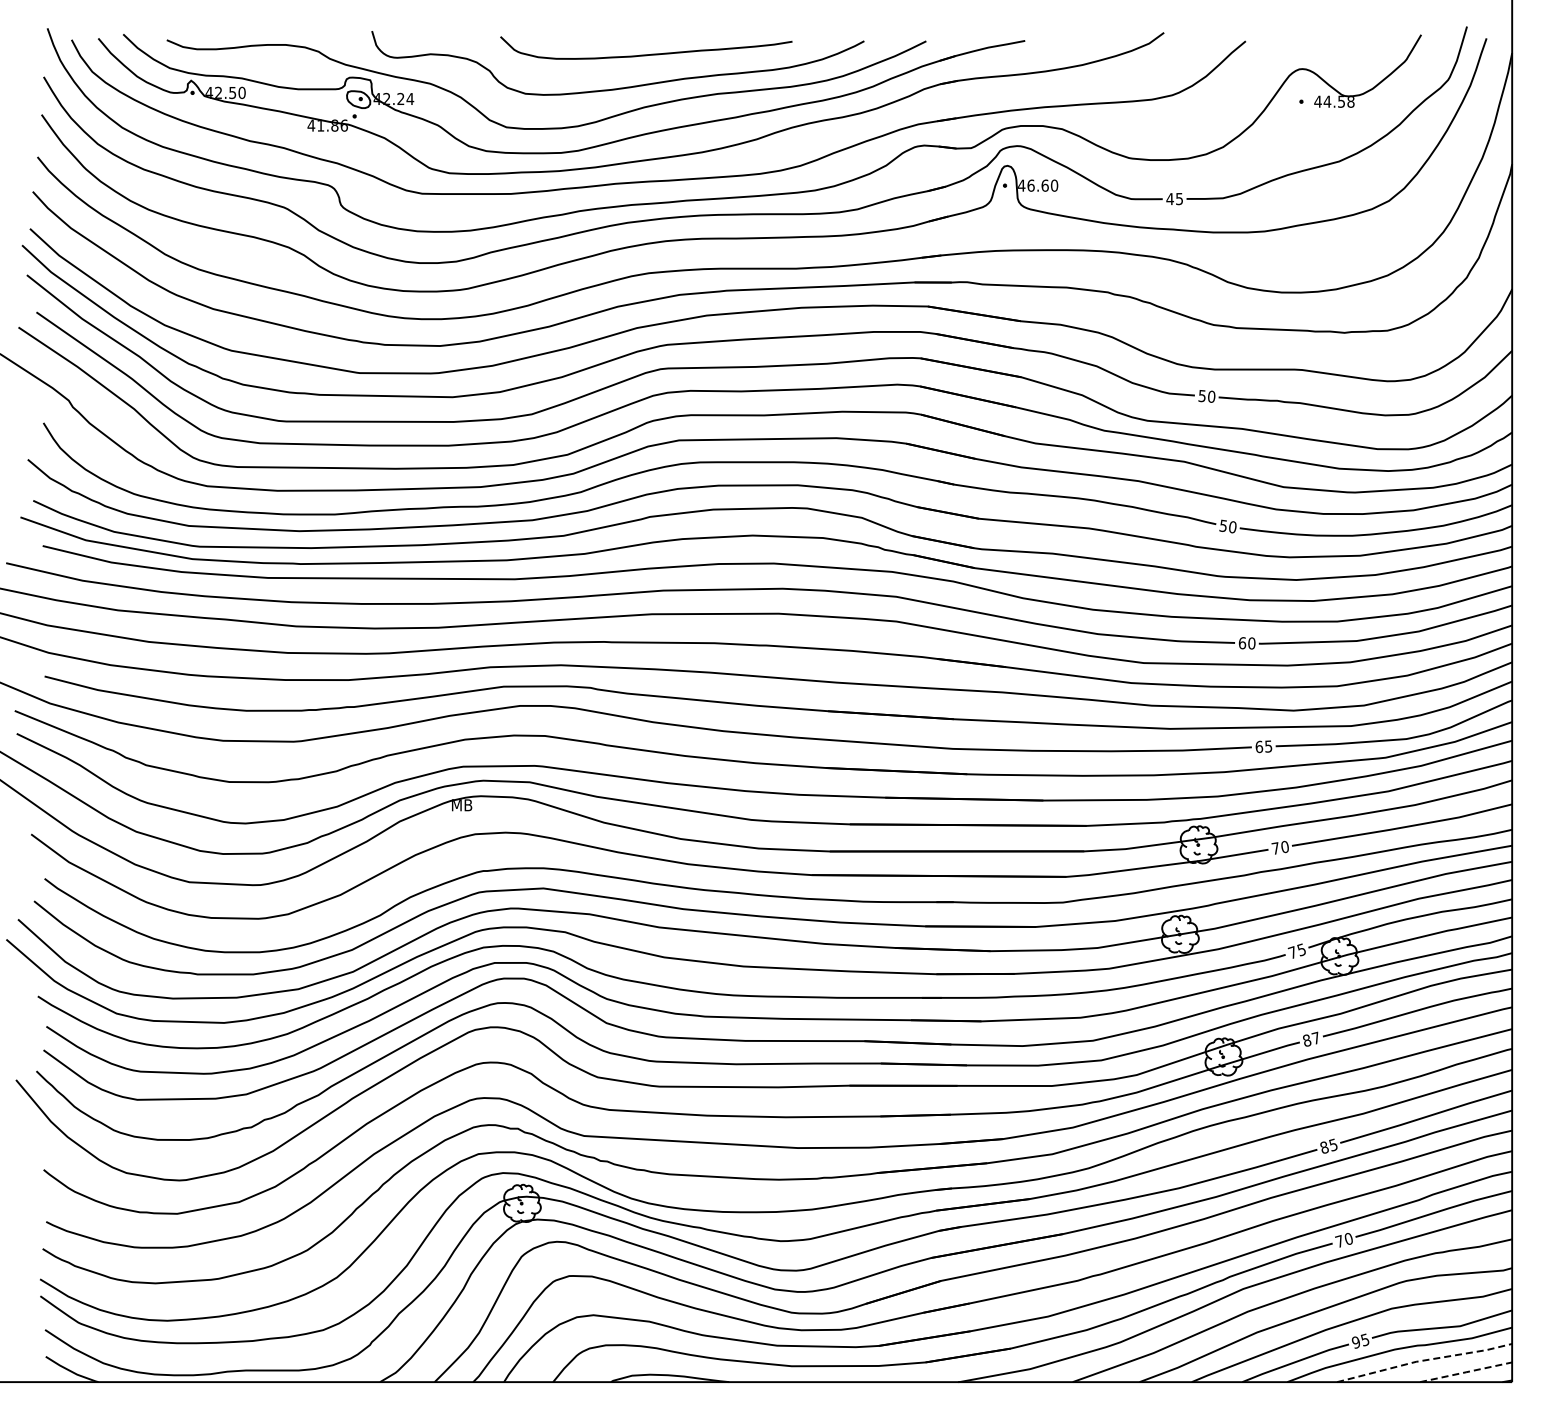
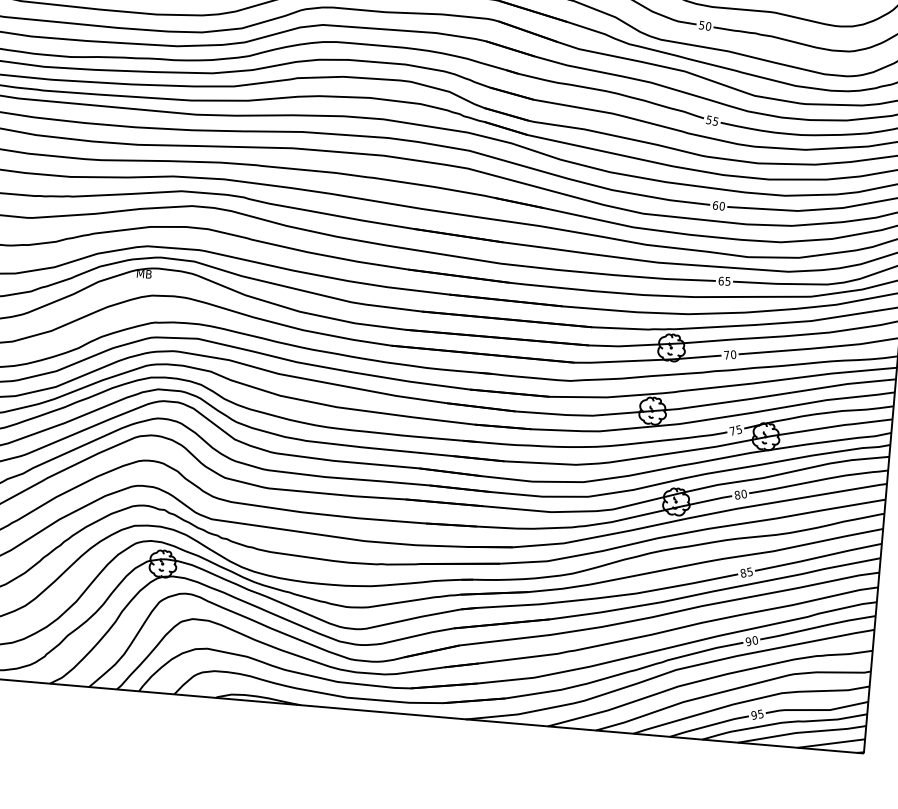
text: (1232, 527) -> (715, 121), 50 -> 55
text: (1315, 1037) -> (743, 493), 87 -> 80
text: (1339, 1241) -> (748, 641), 70 -> 90
line: (1424, 1360) -> (802, 732), dashed -> solid
line: (1466, 1372) -> (831, 743), dashed -> solid

